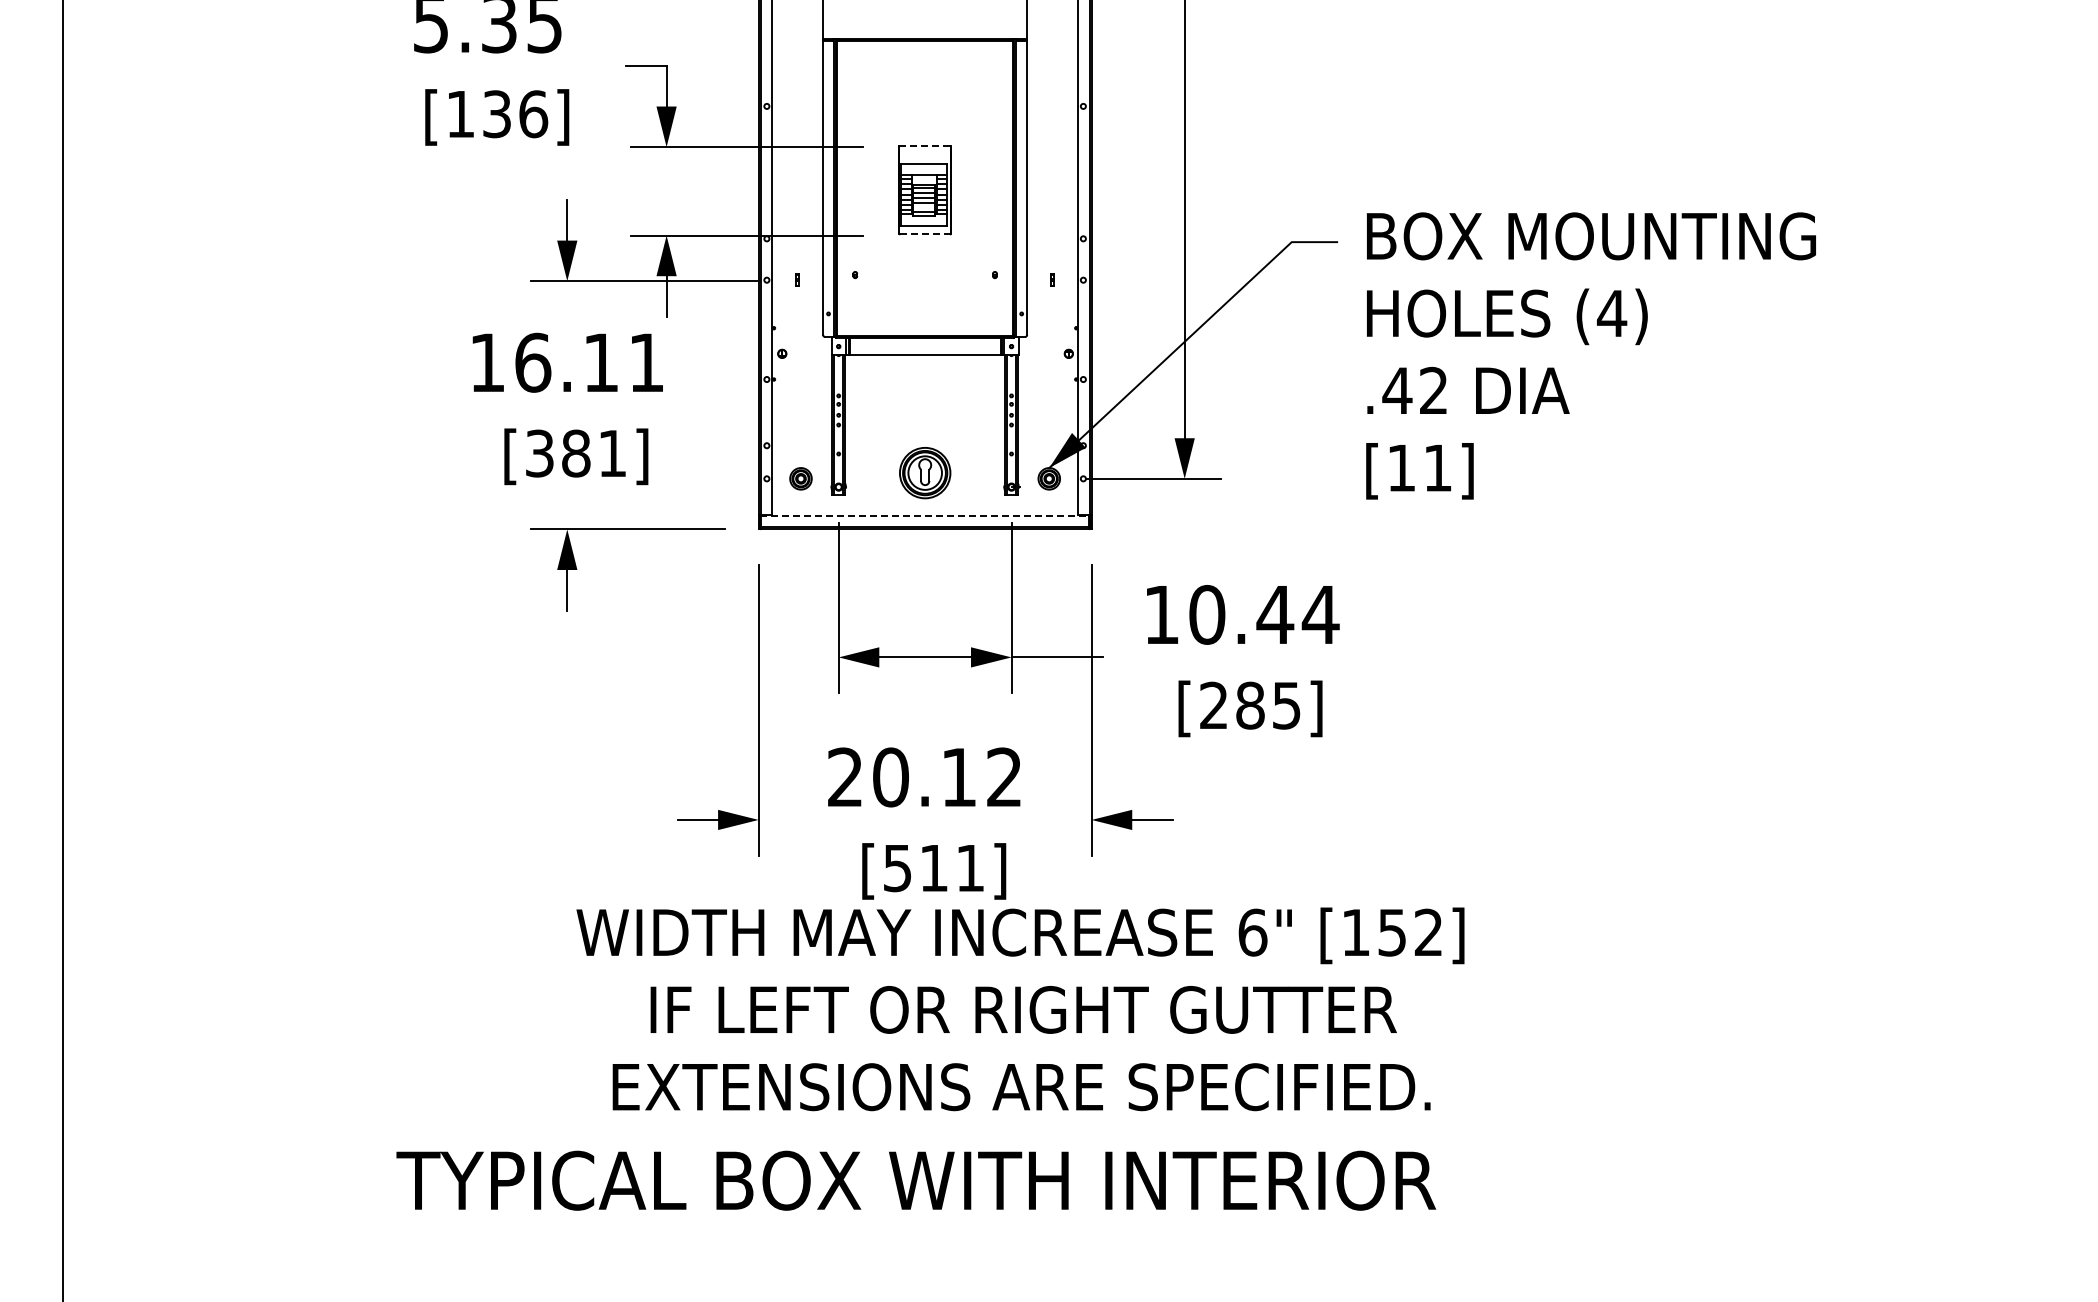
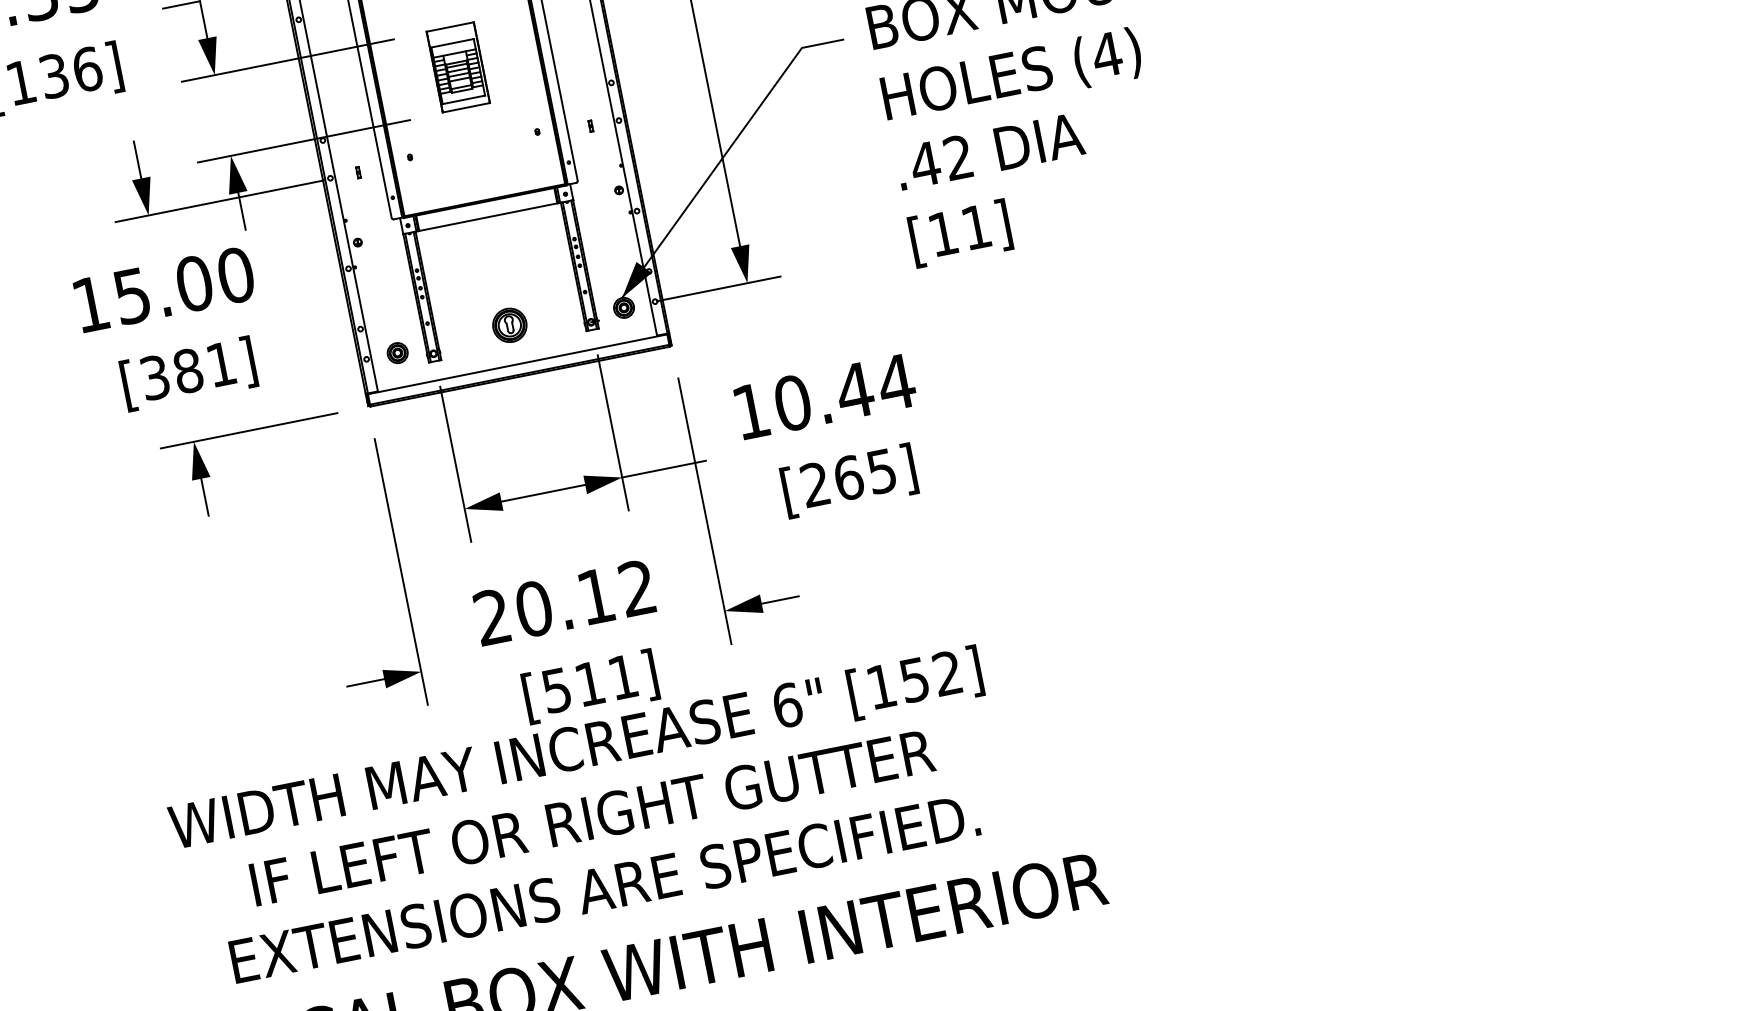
line: (925, 145) -> (450, 26), dashed -> solid
line: (925, 234) -> (466, 107), dashed -> solid
text: (589, 362) -> (183, 285), 16.11 -> 15.00
part: (924, 473) -> (509, 325), size x0.71
line: (925, 515) -> (517, 363), dashed -> solid
text: (1250, 705) -> (848, 477), [285] -> [265]
text: (1020, 1009) -> (589, 817), moved

